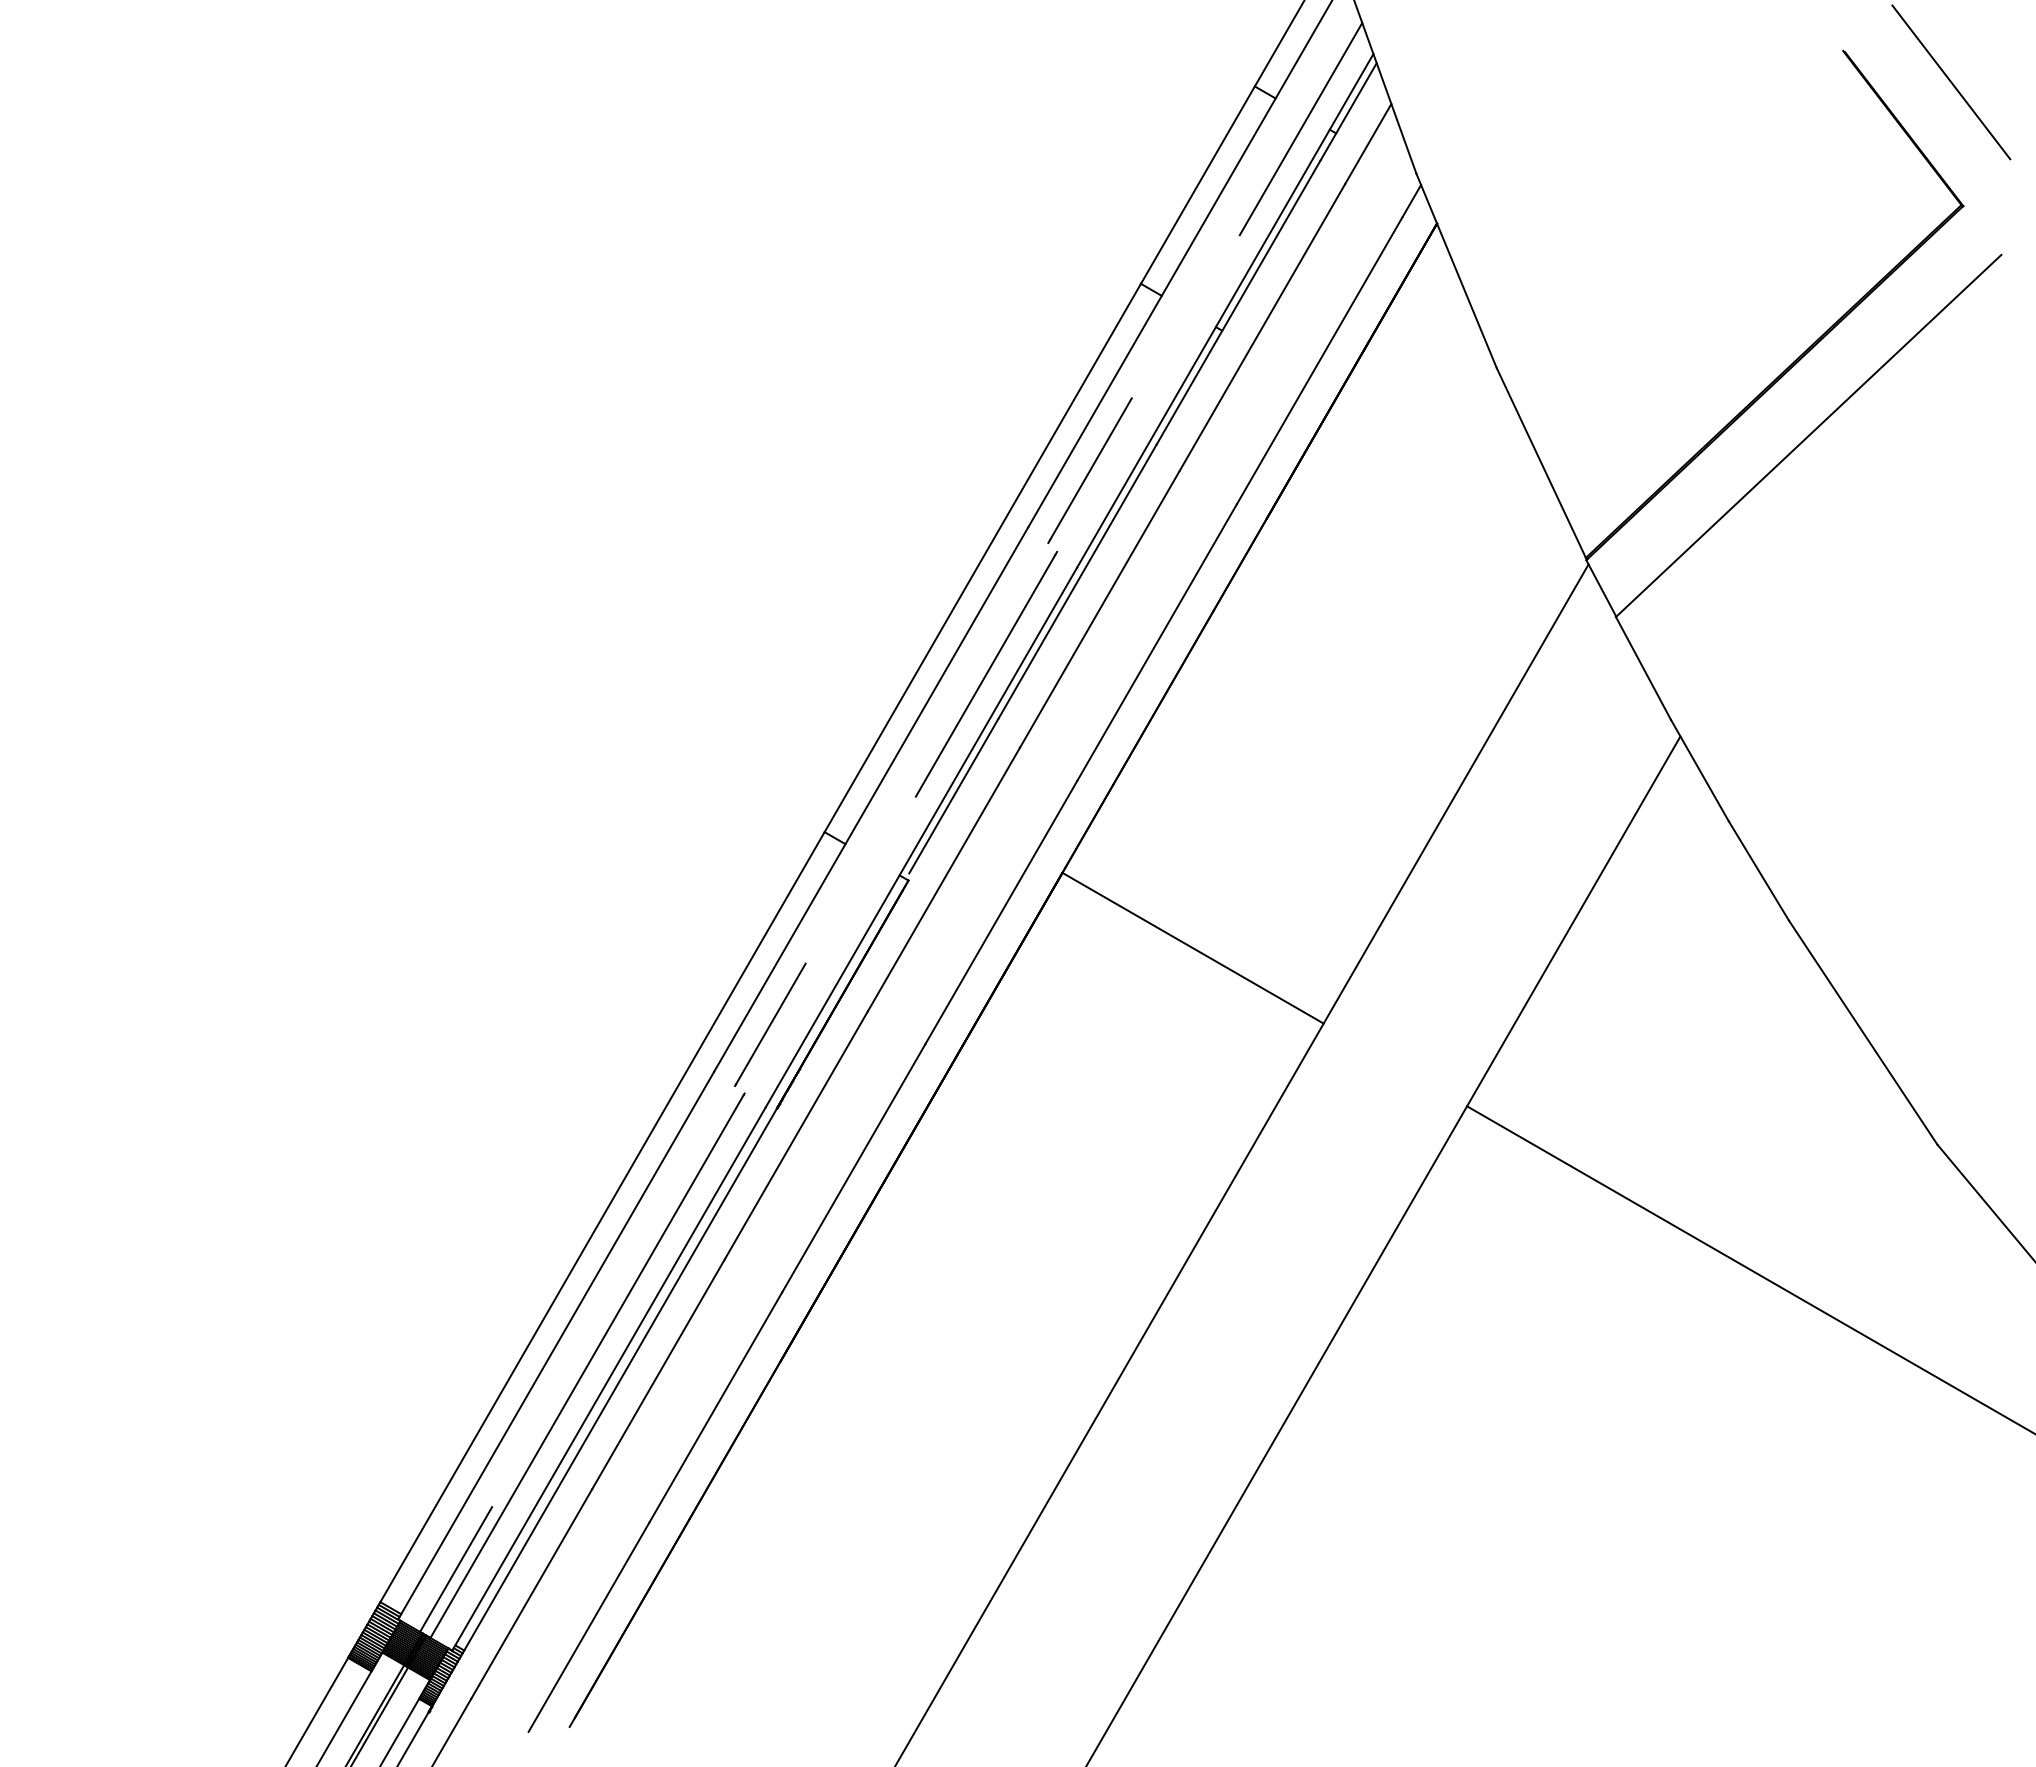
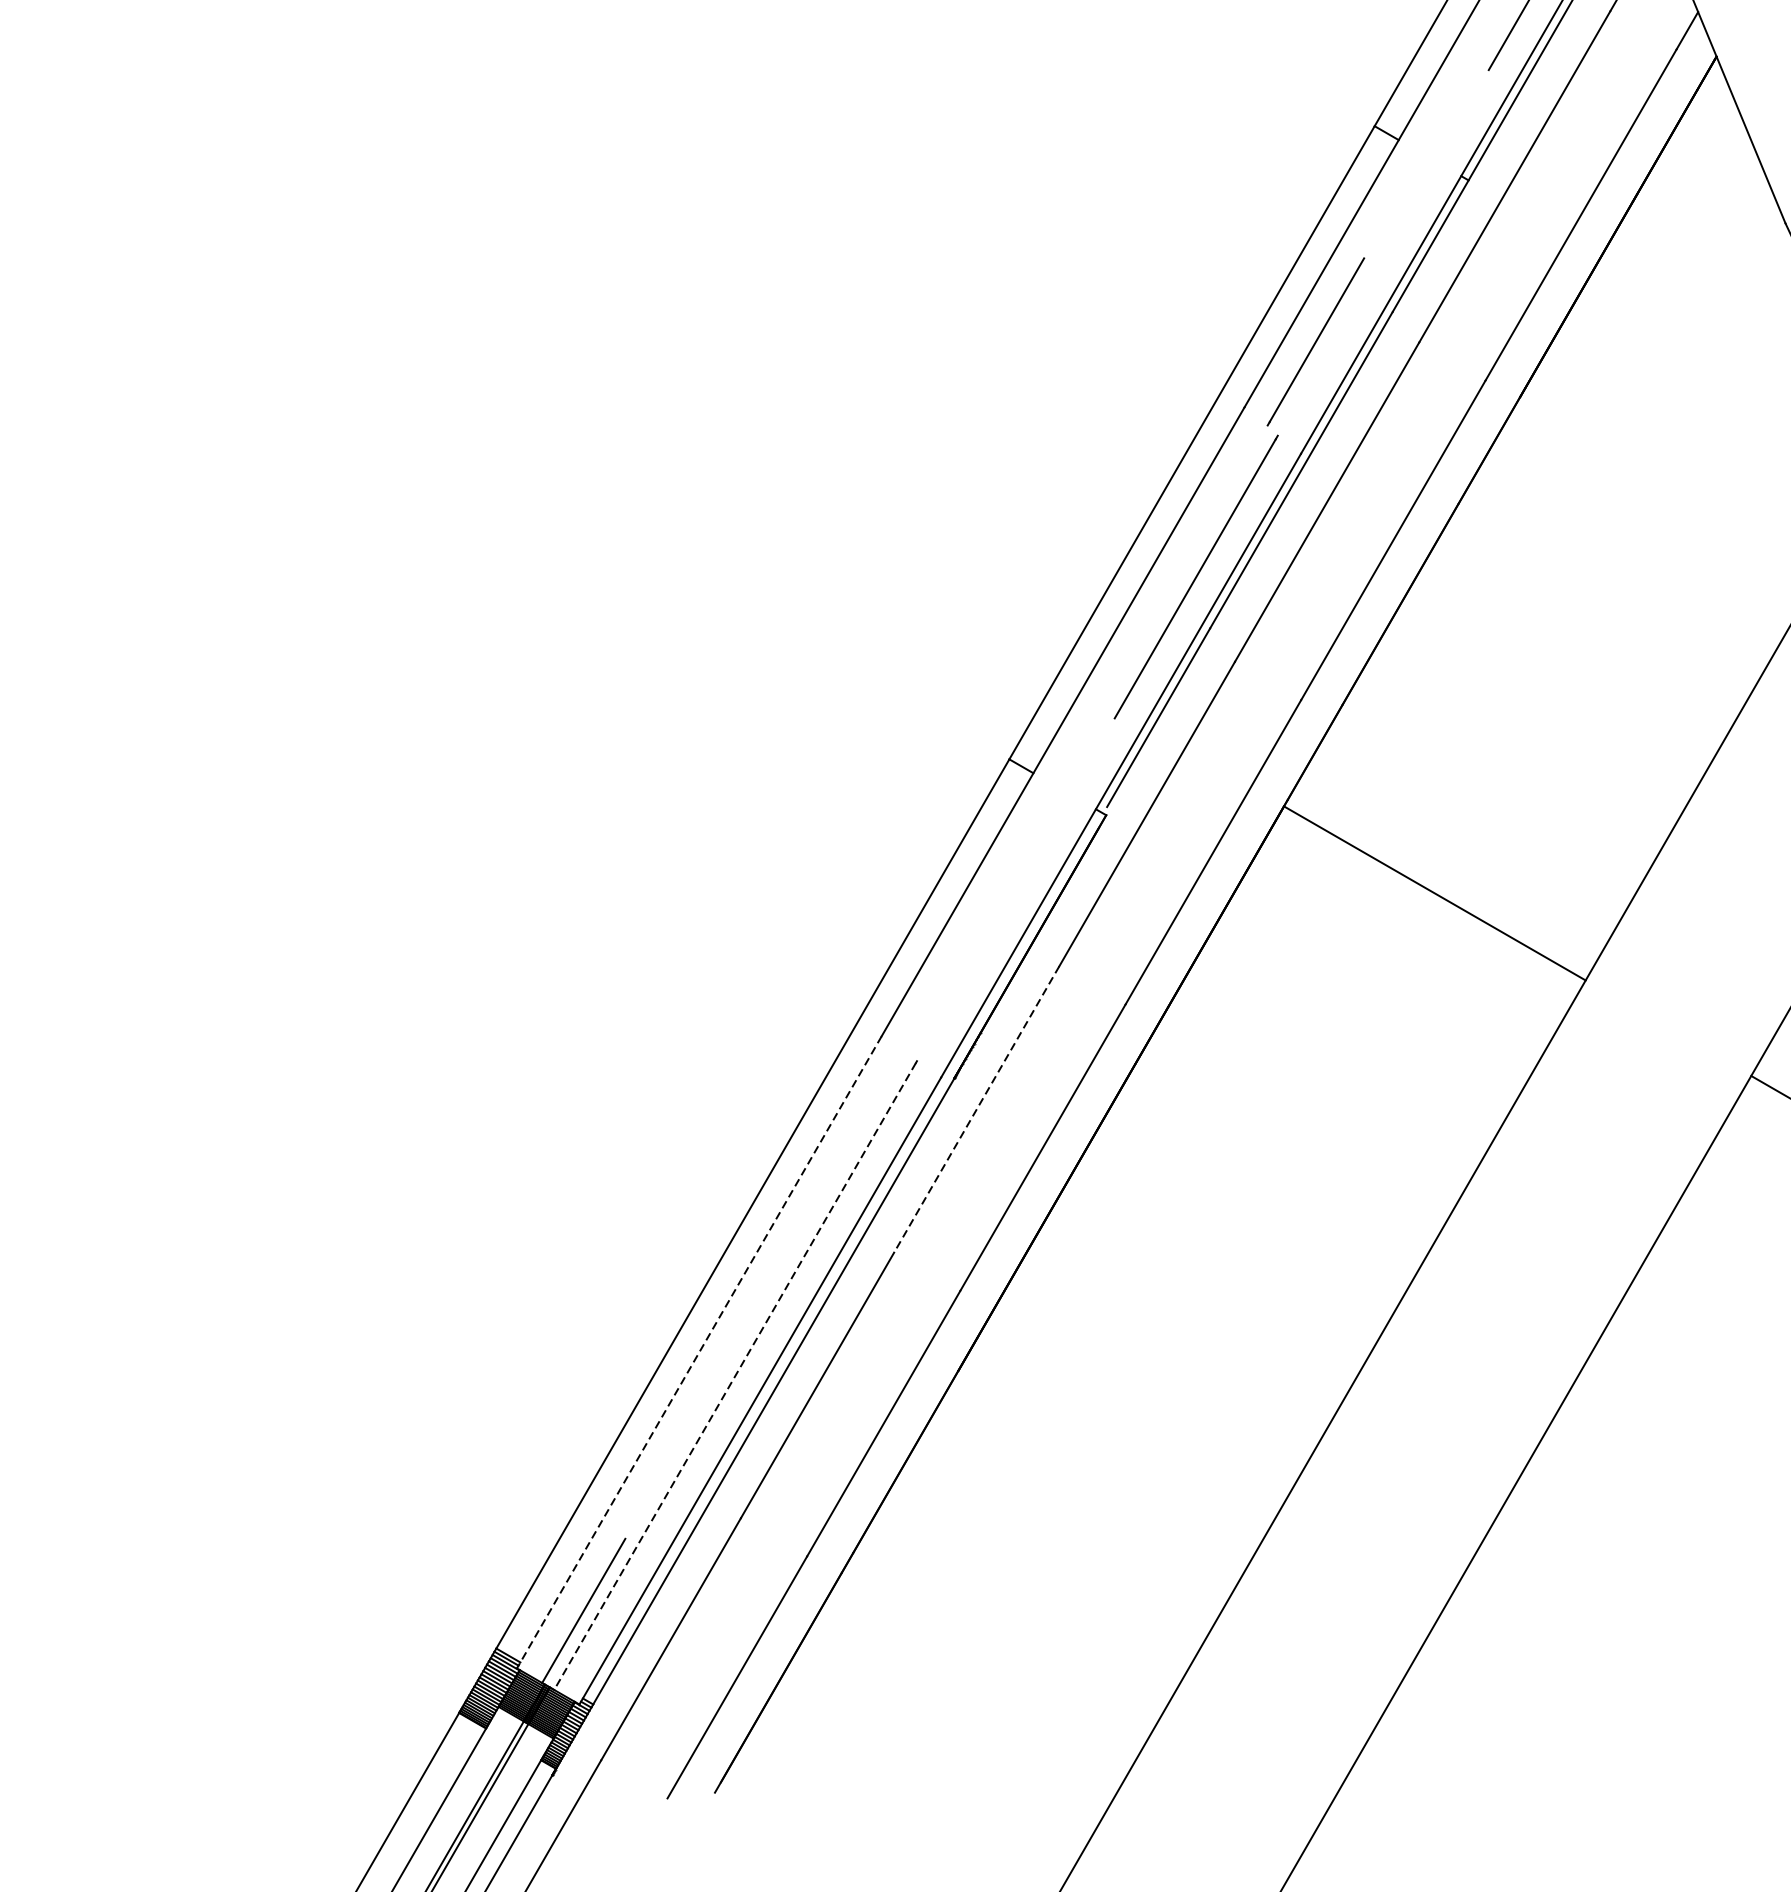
line: (770, 1024) -> (946, 981), removed
line: (796, 1135) -> (976, 1109), solid -> dashed
line: (555, 1346) -> (698, 1353), solid -> dashed
line: (586, 1366) -> (734, 1376), solid -> dashed

